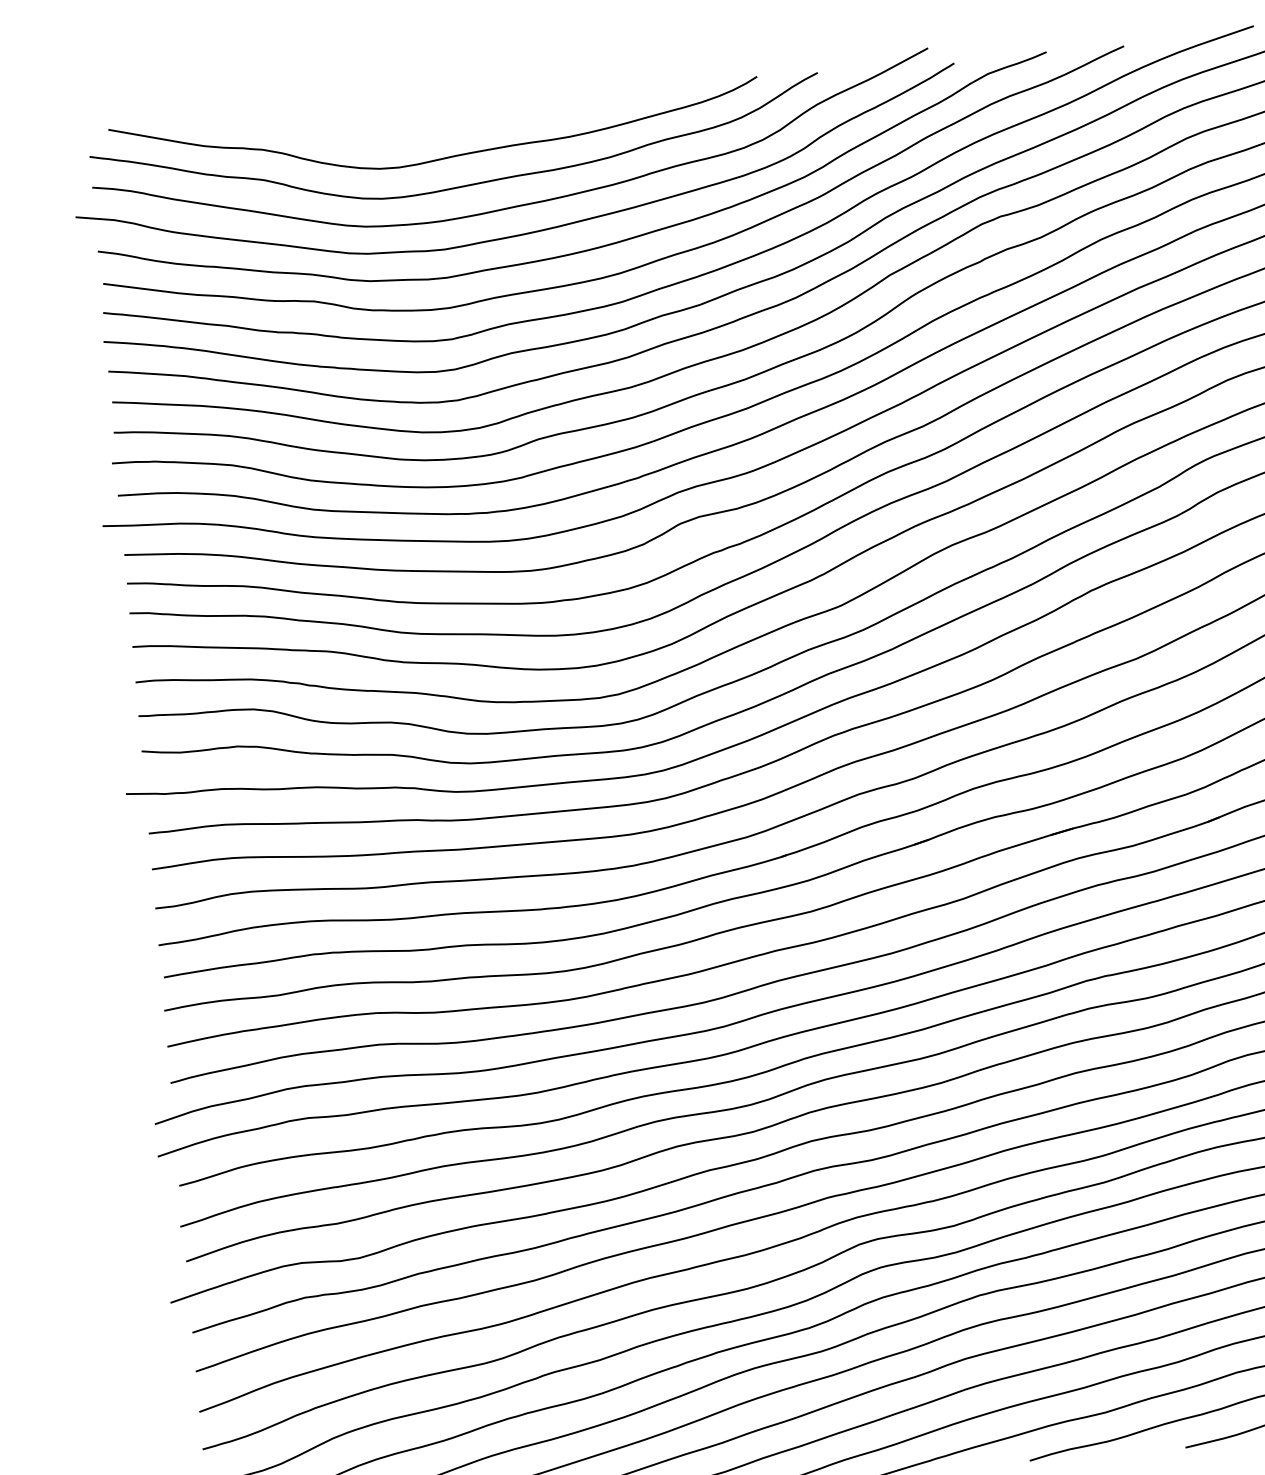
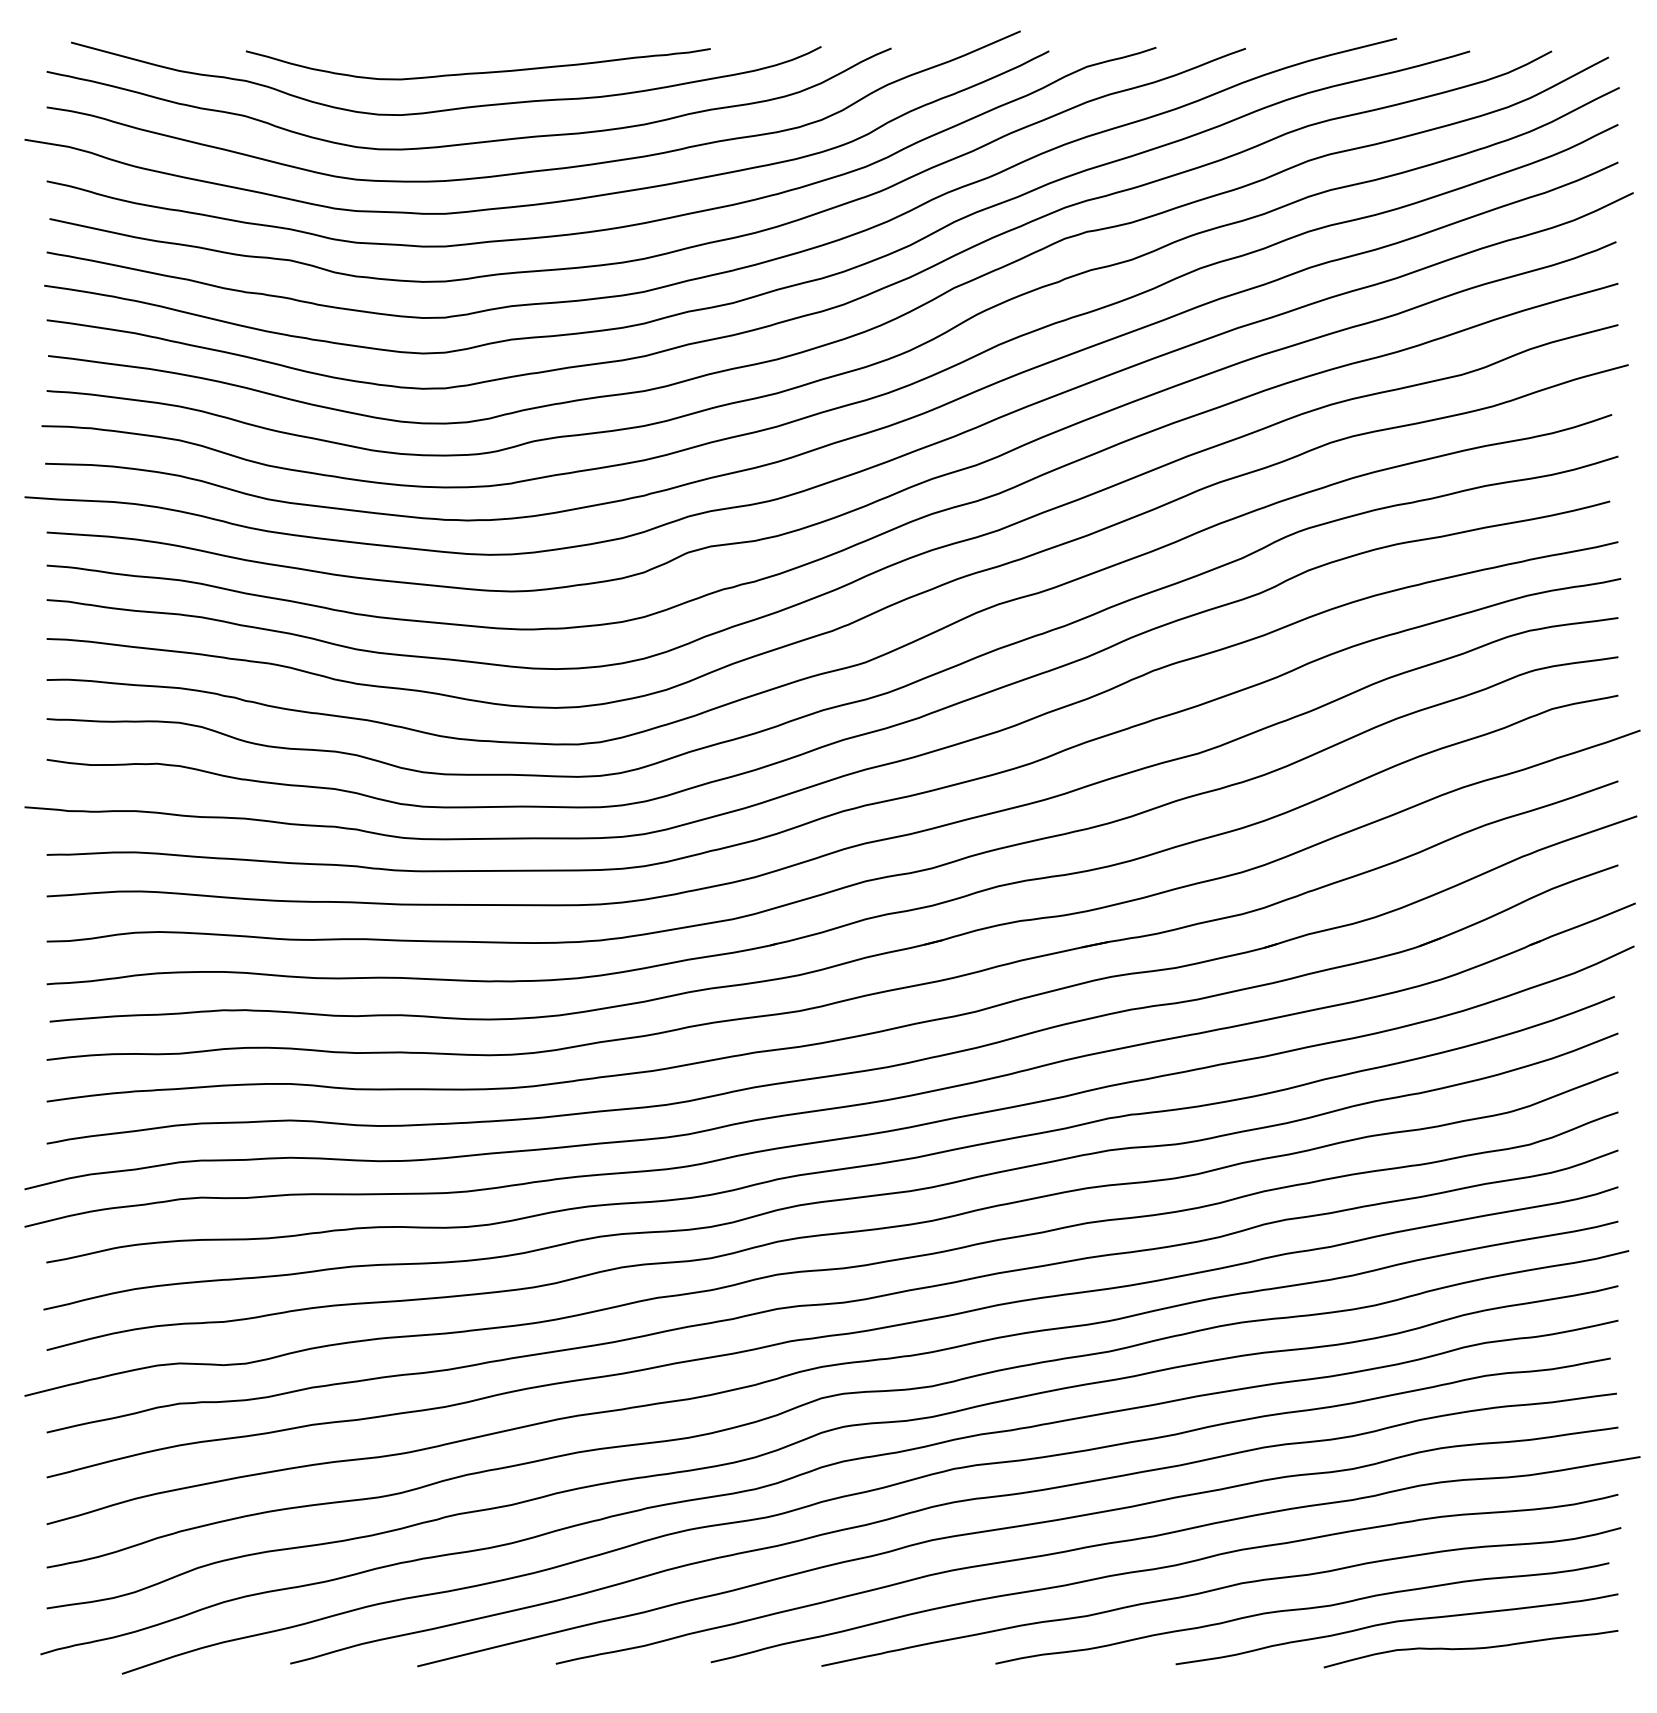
curve: (461, 124) -> (477, 72), added

